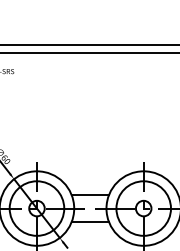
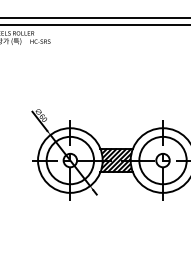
hatch: (90, 208) -> (116, 160), added

